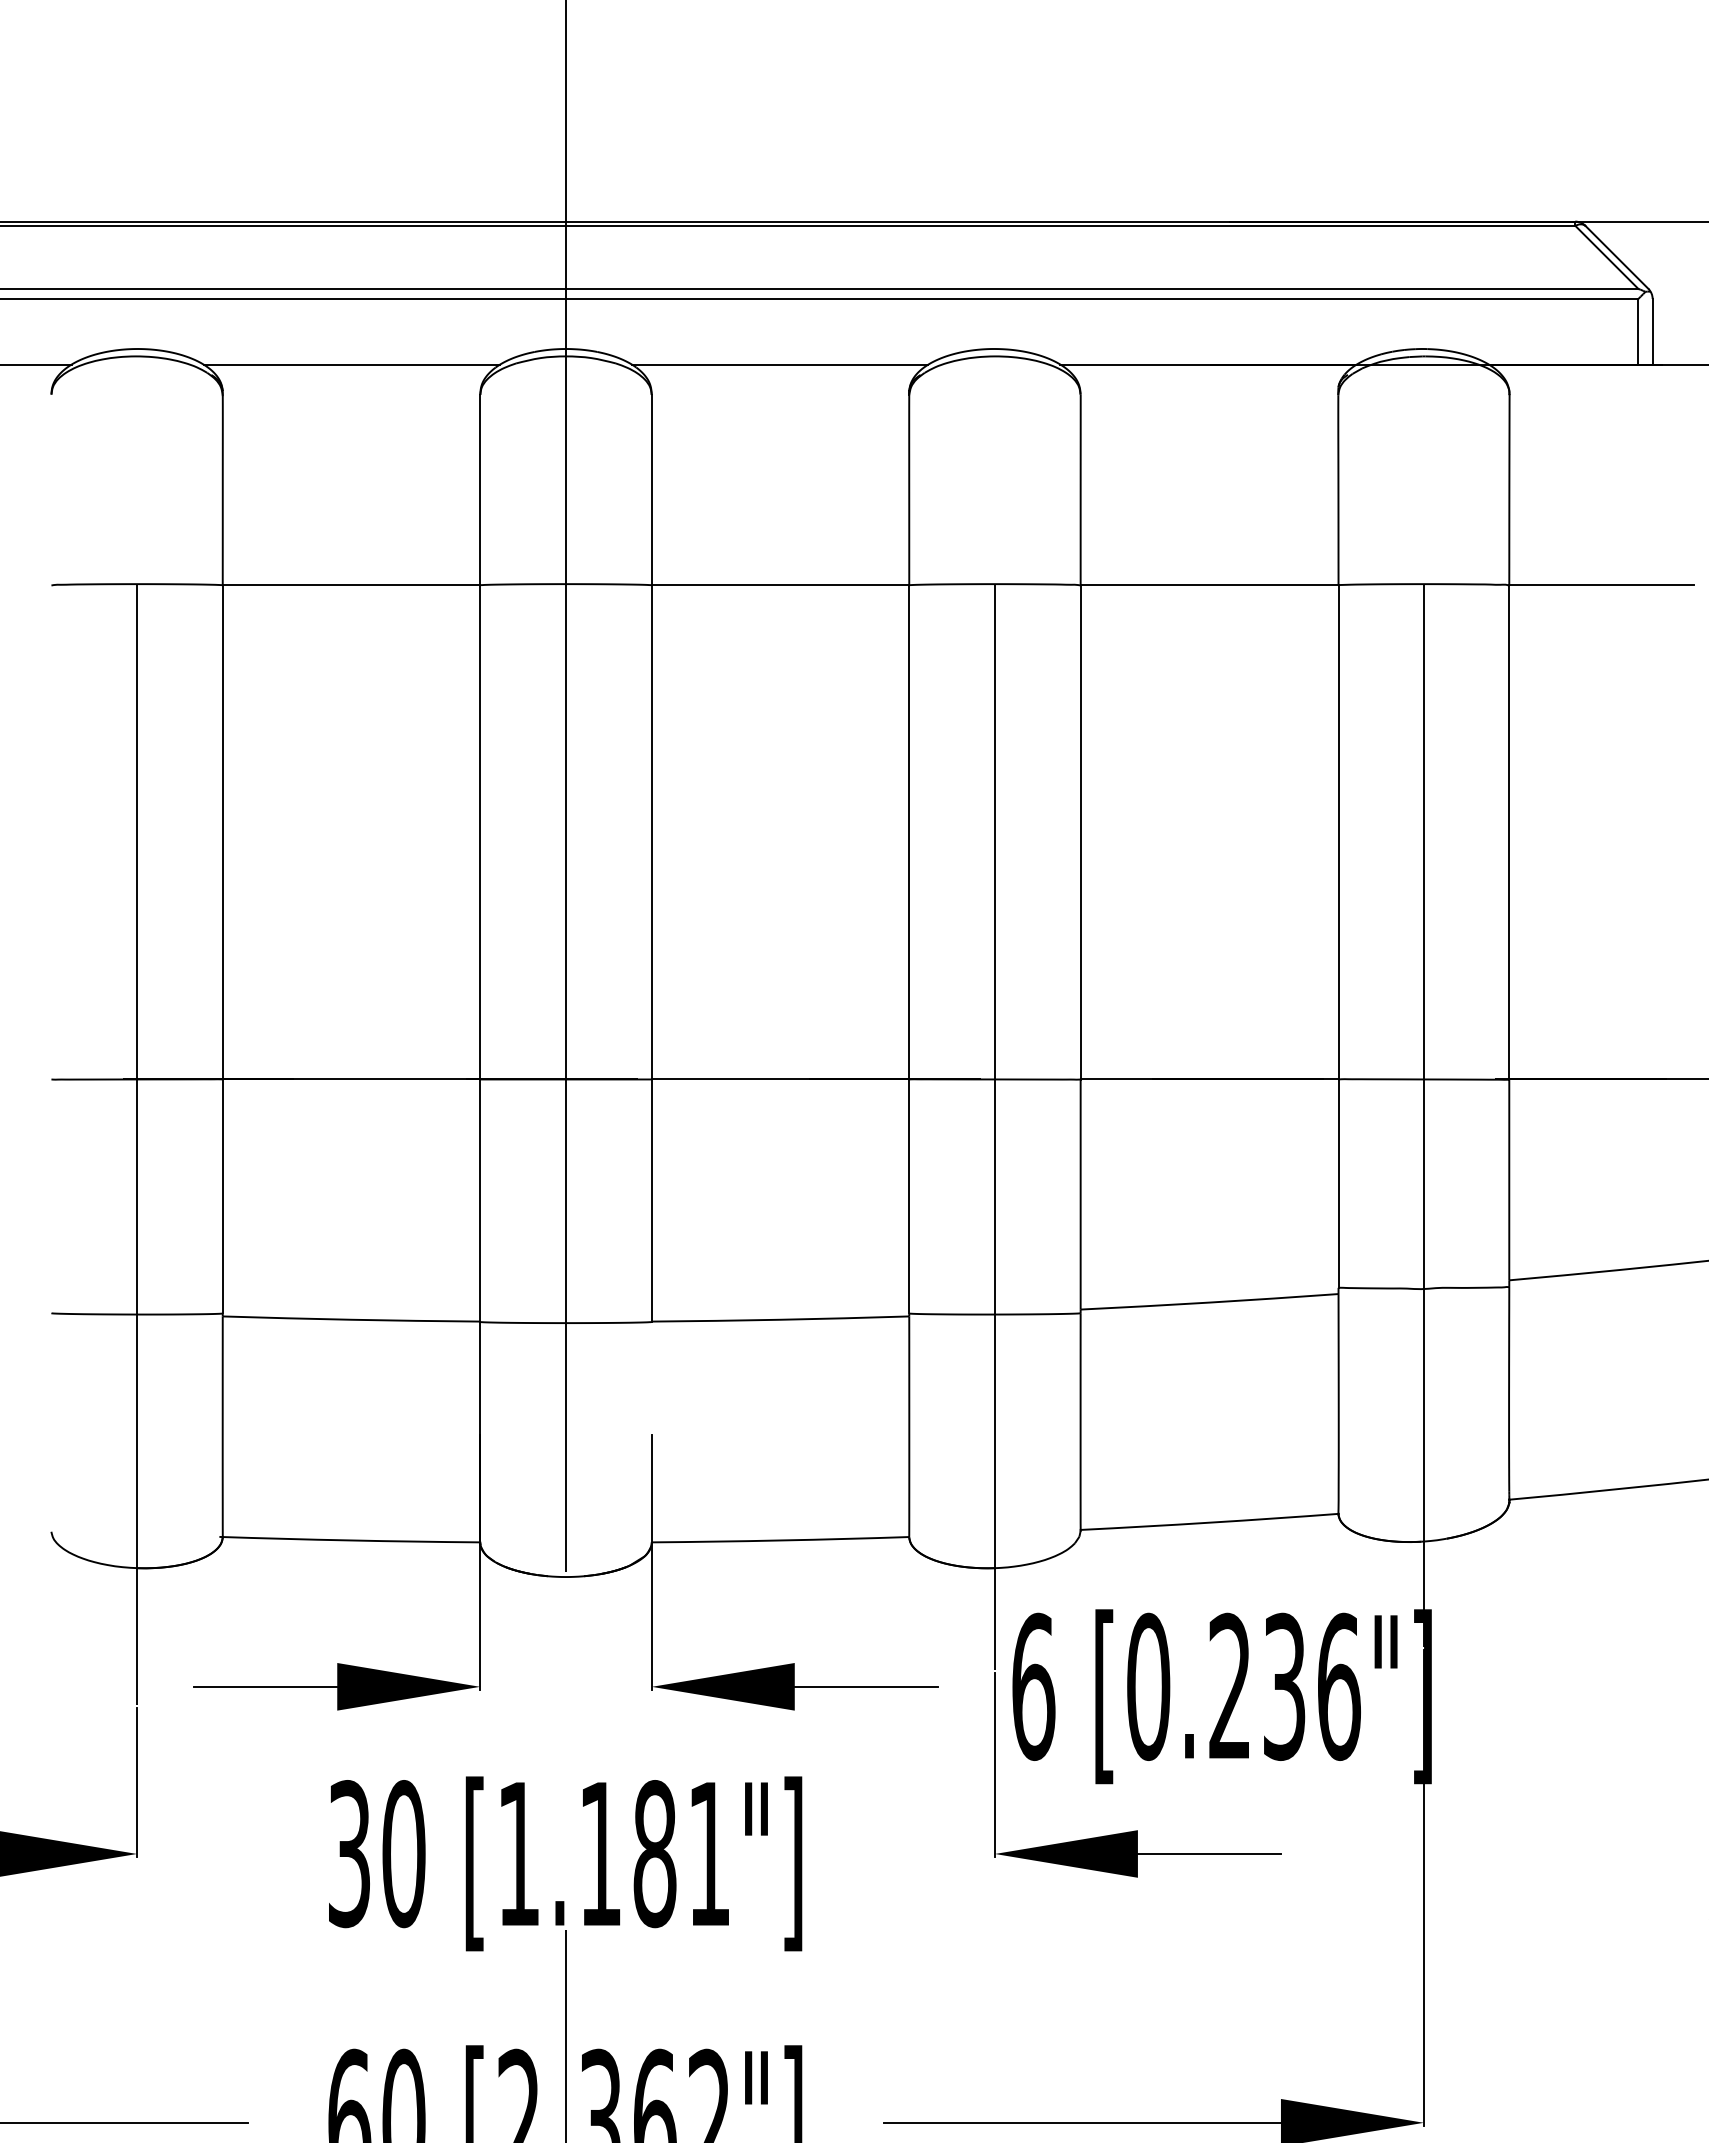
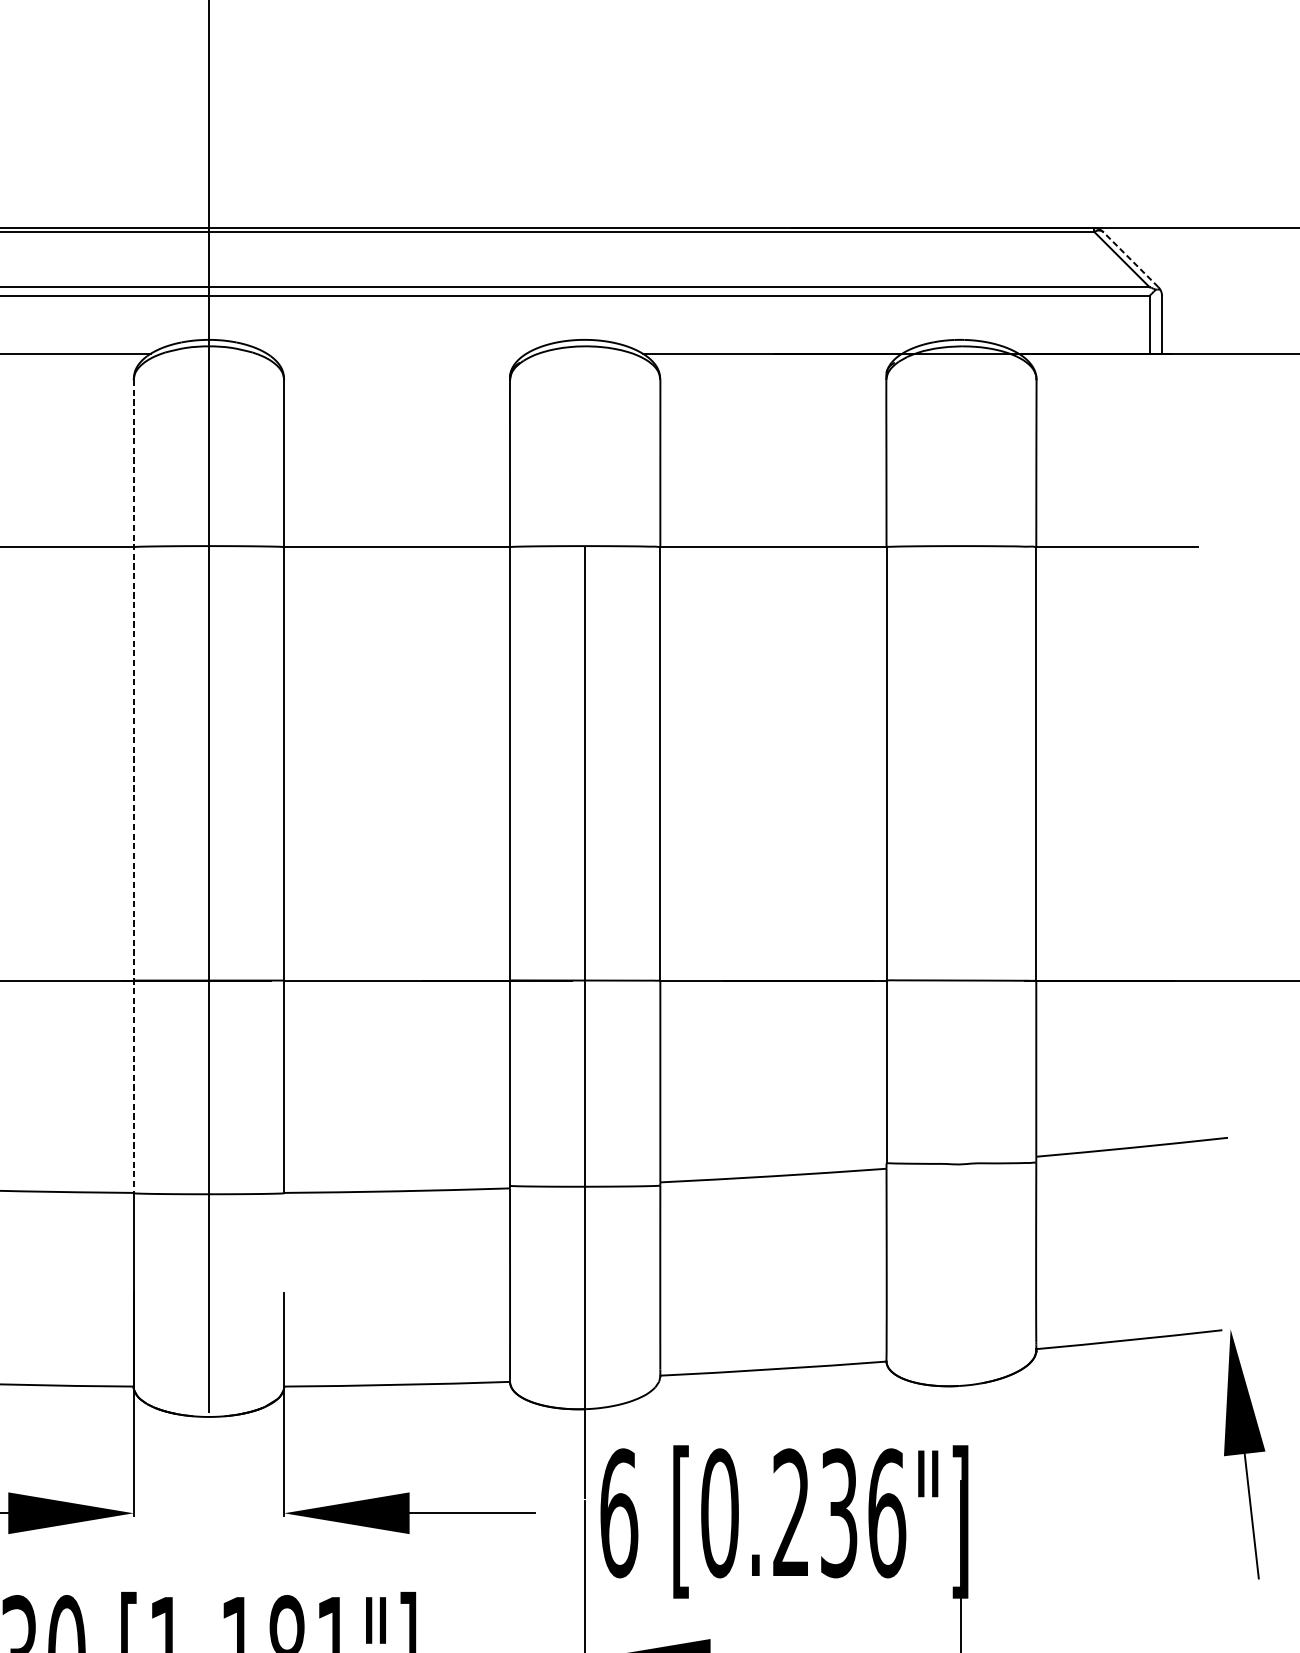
line: (1616, 257) -> (1130, 259), solid -> dashed
line: (779, 364) -> (396, 353), removed
line: (480, 858) -> (133, 786), solid -> dashed
line: (1423, 1115) -> (961, 1012), removed

